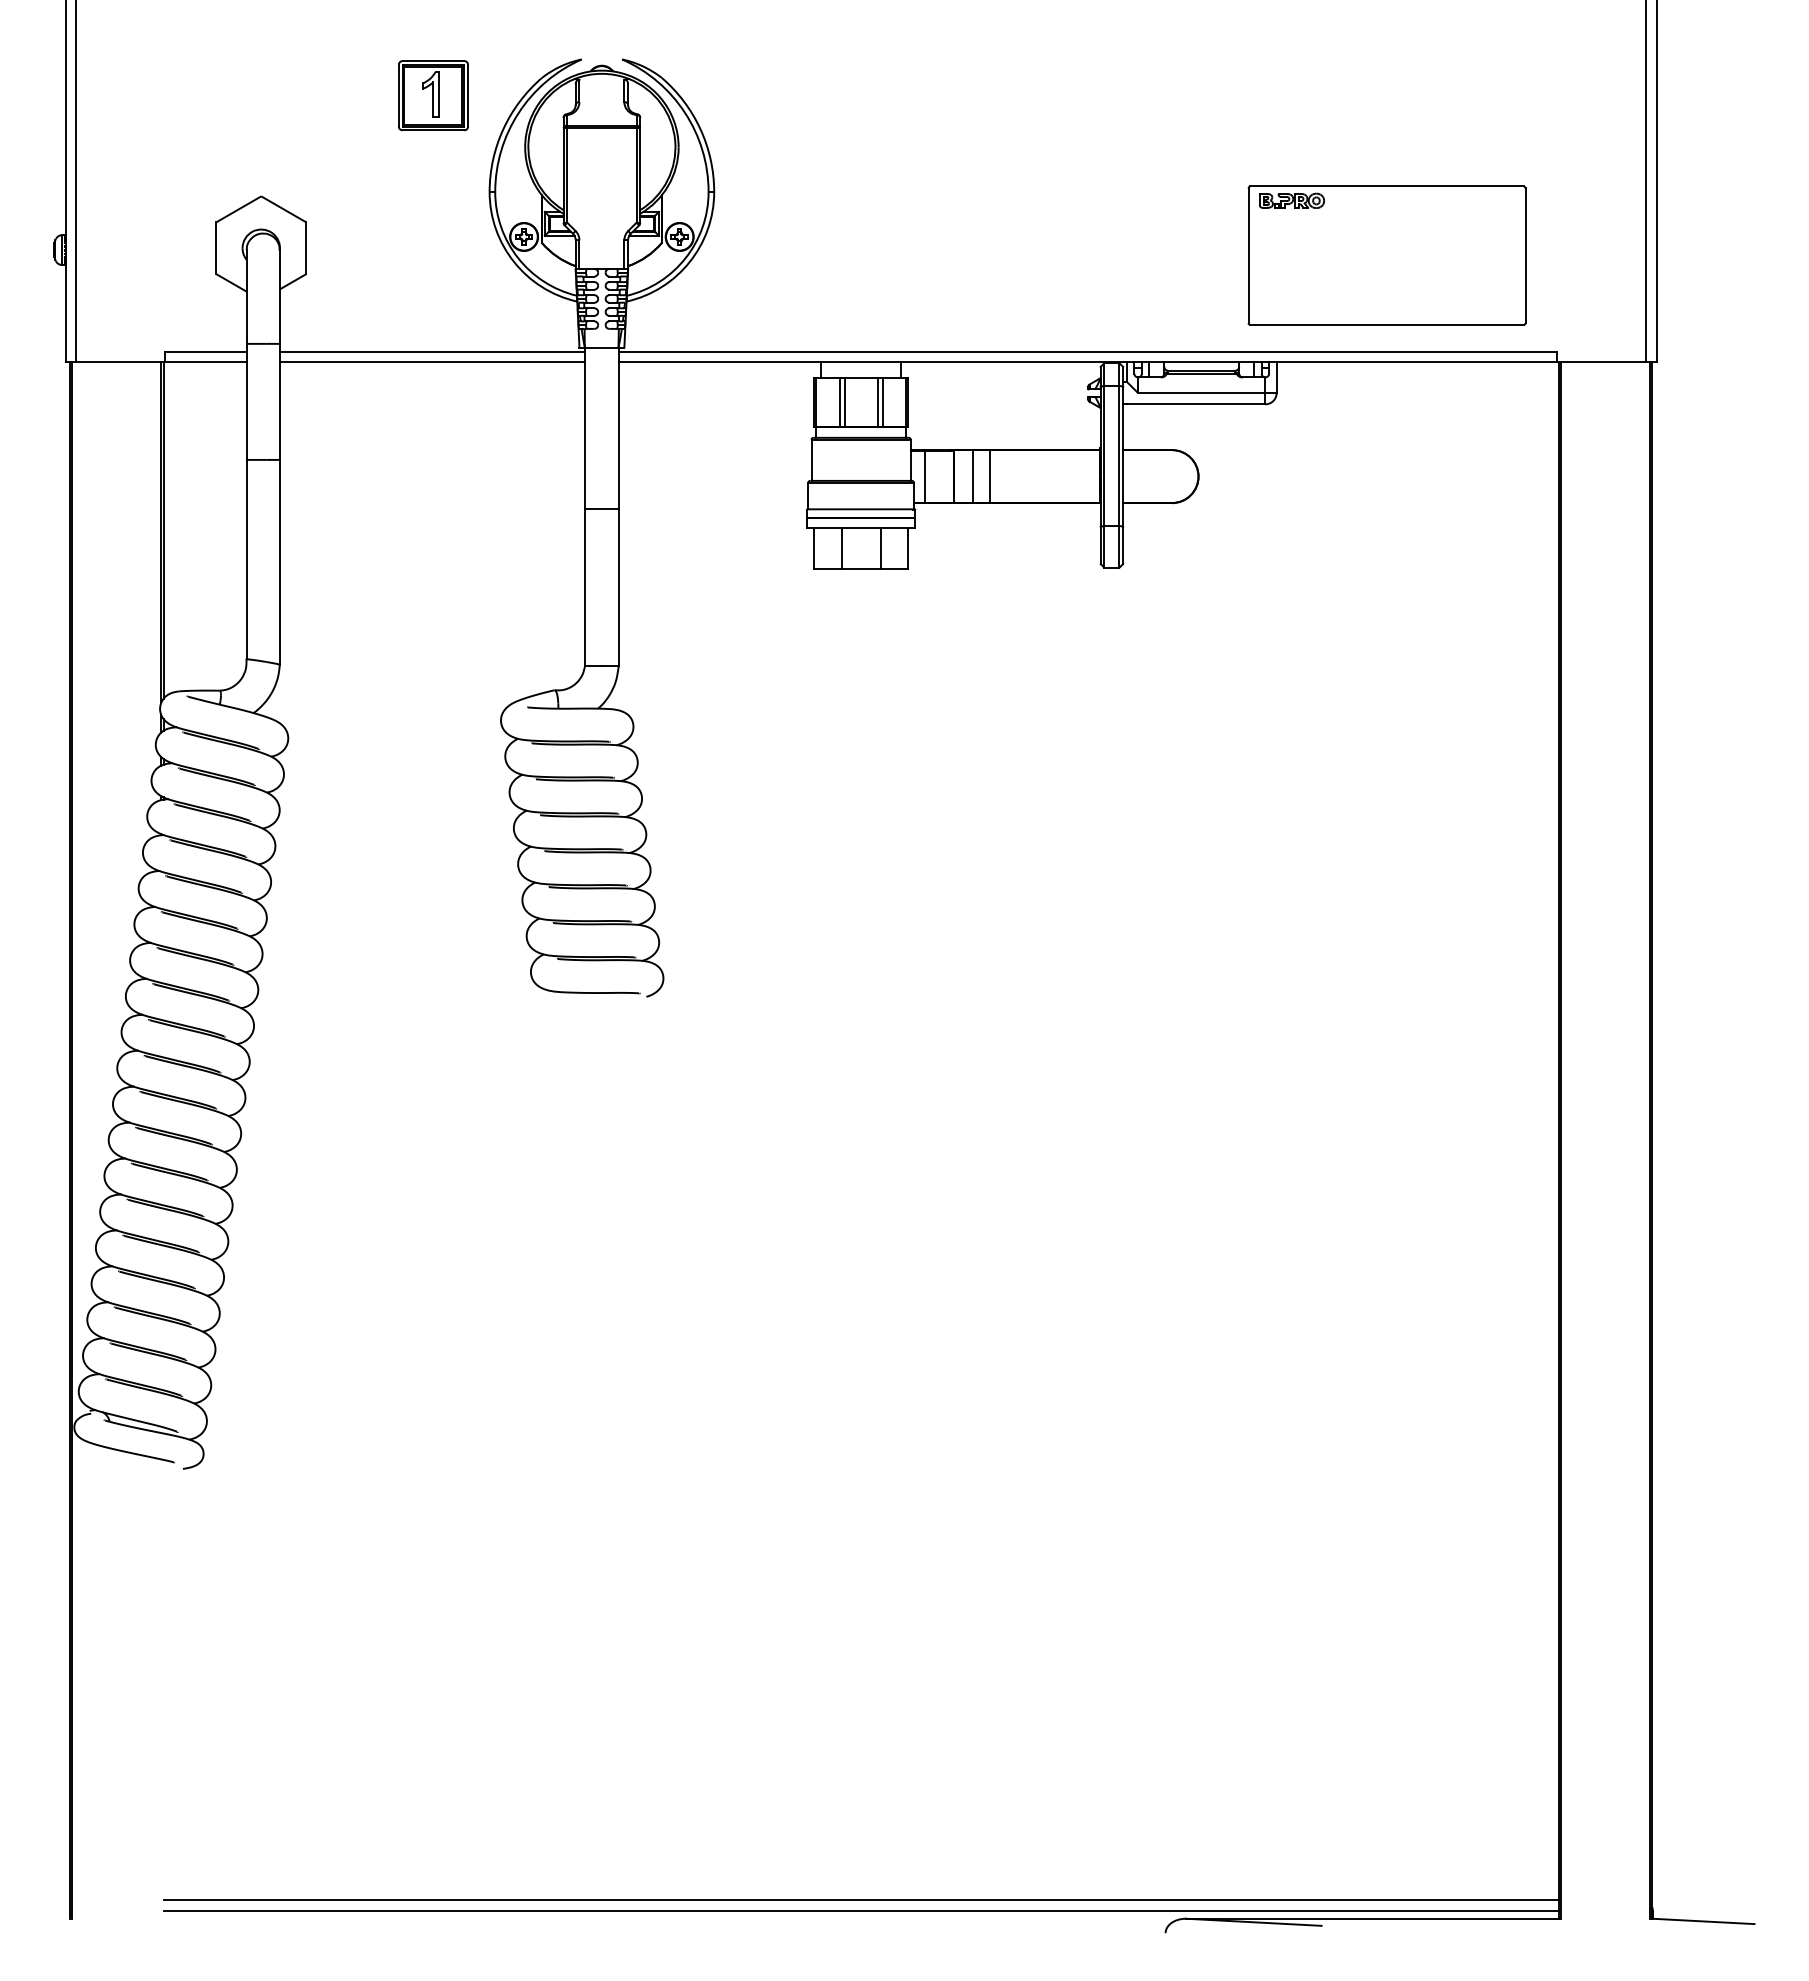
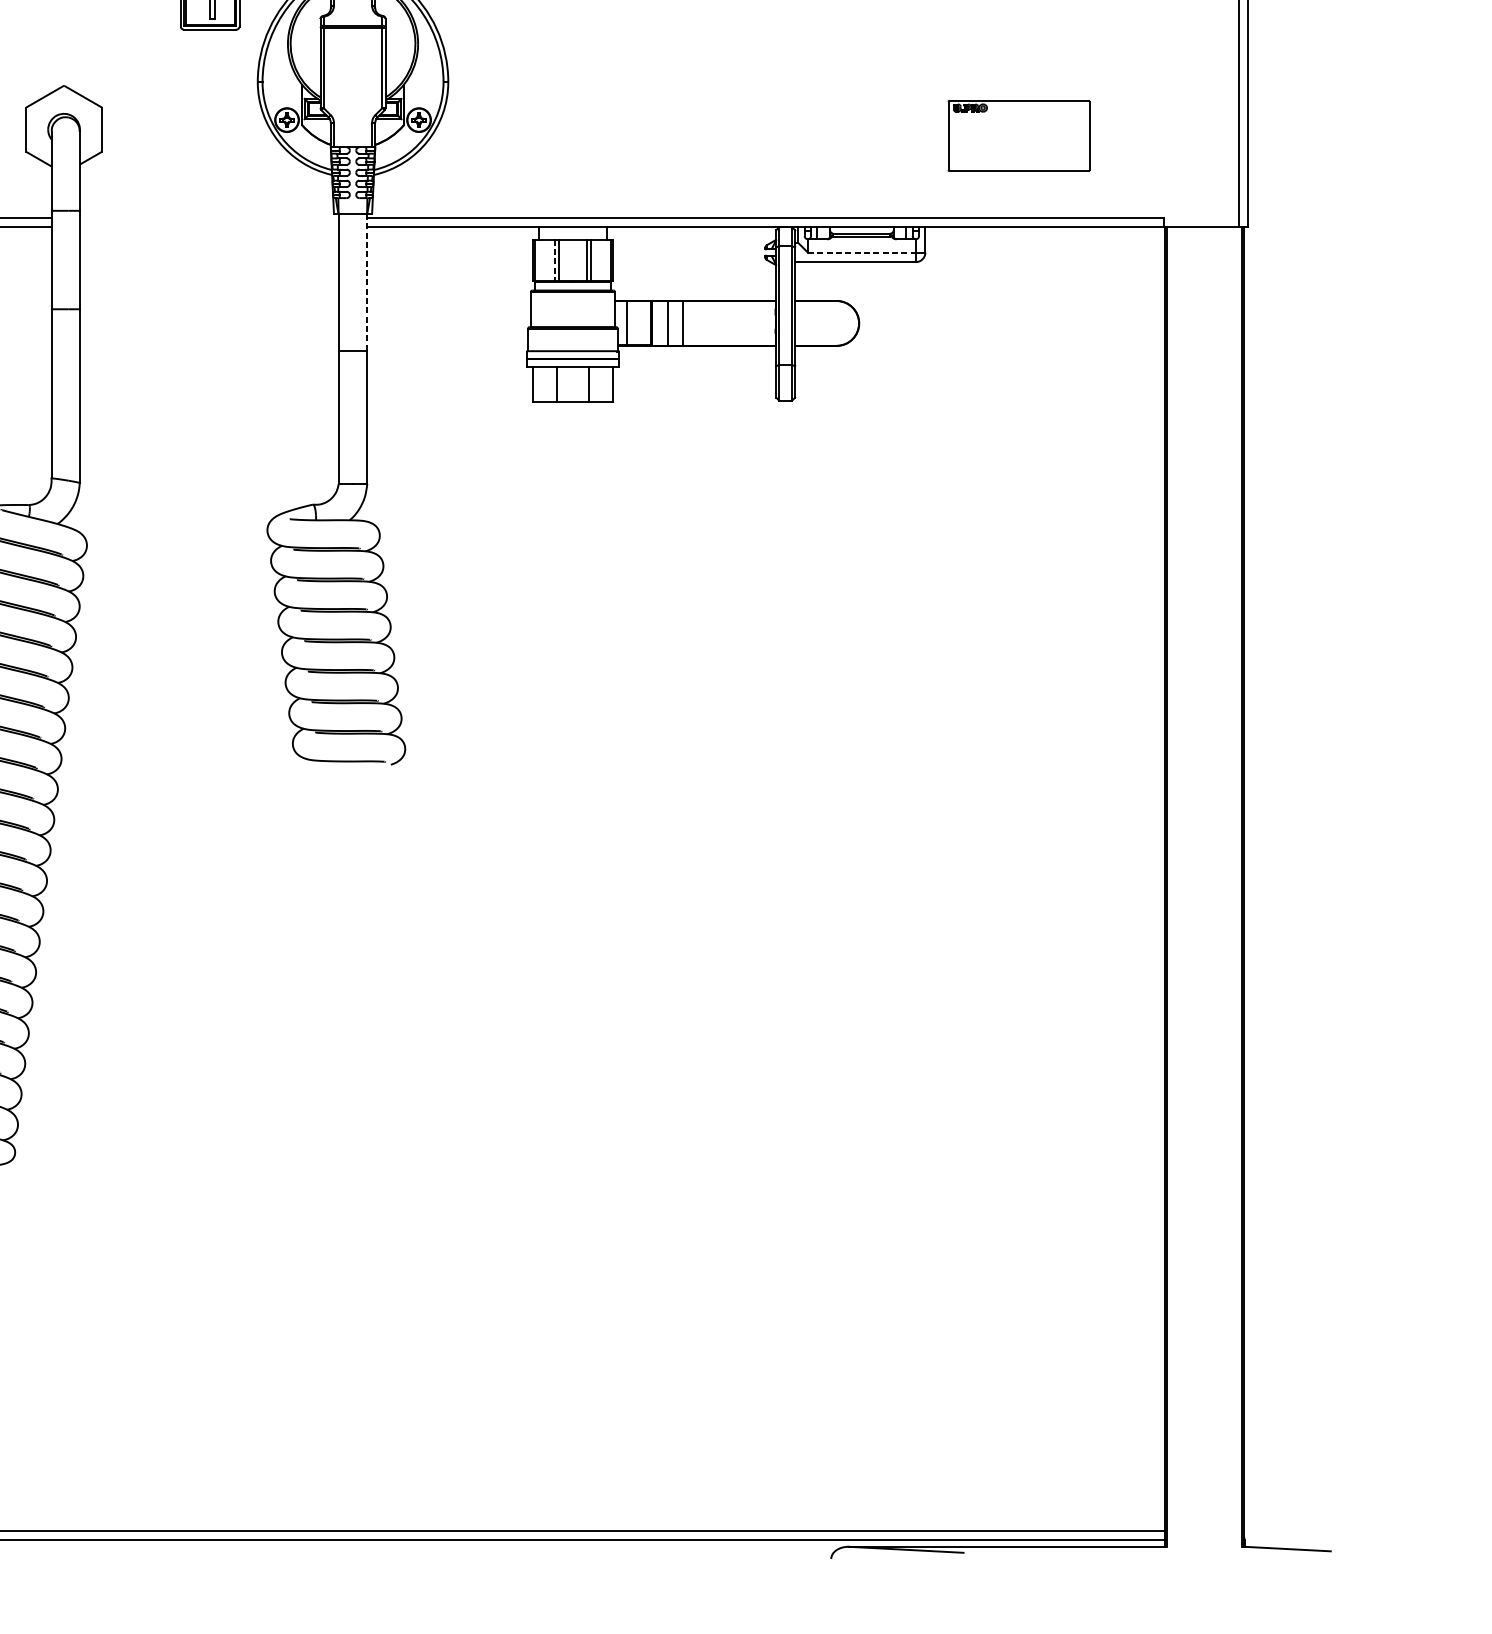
part: (1386, 255) -> (1018, 135), size x0.6
line: (432, 351) -> (209, 217), removed
line: (432, 362) -> (209, 226), removed
line: (1201, 393) -> (861, 252), solid -> dashed
line: (839, 402) -> (554, 260), solid -> dashed
line: (618, 427) -> (367, 281), solid -> dashed

